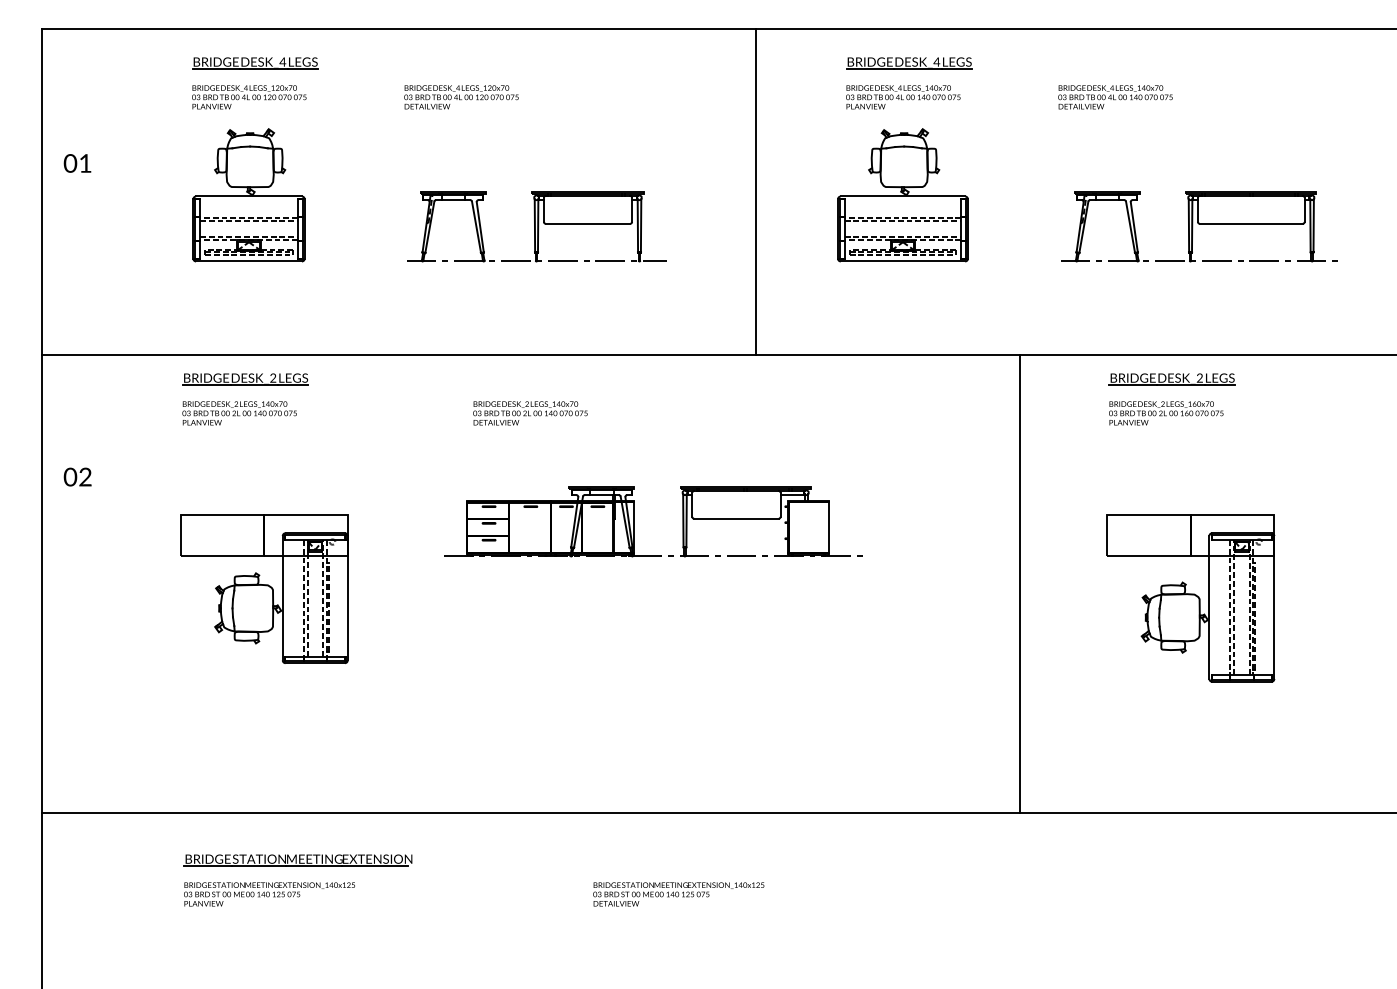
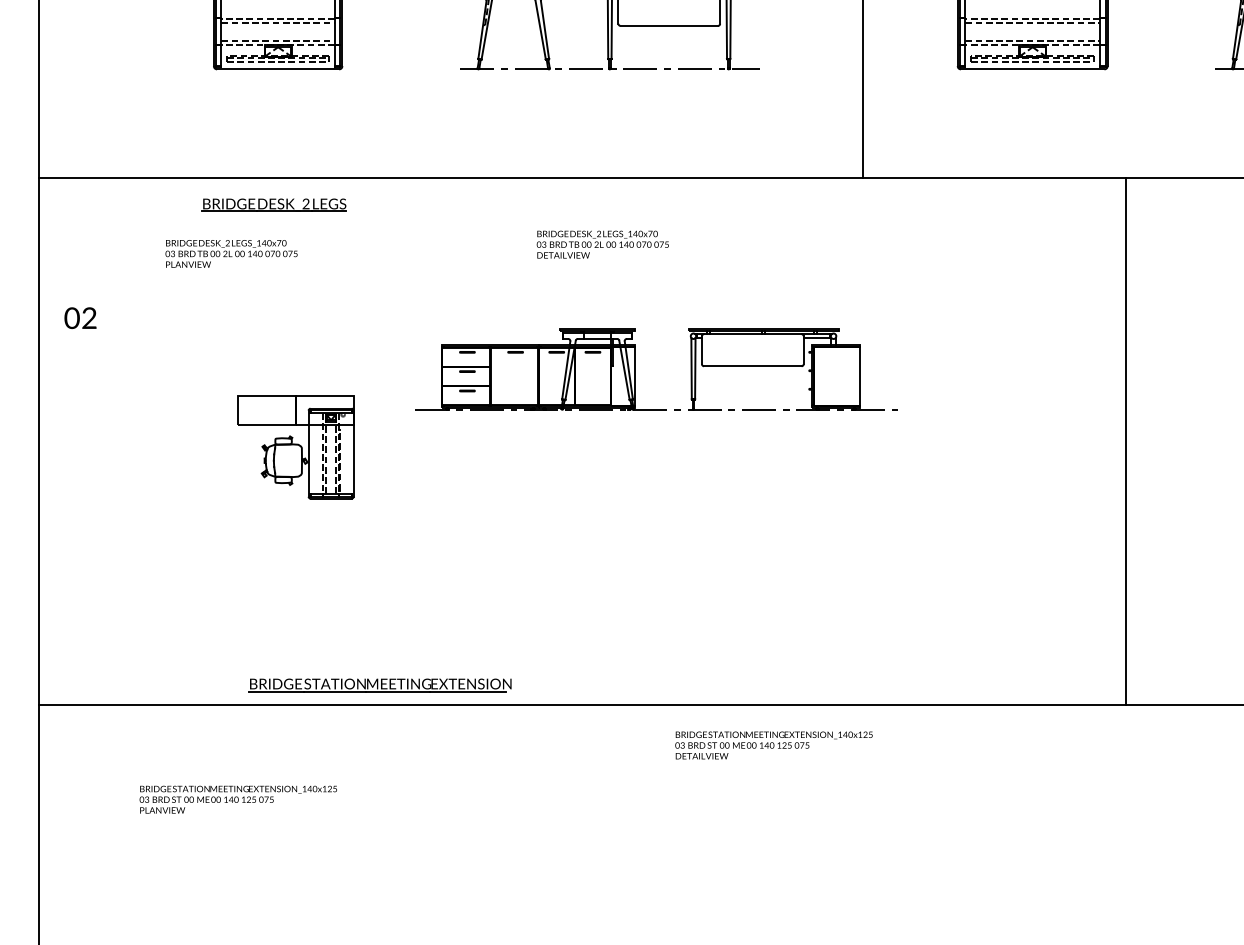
text: (239, 413) -> (231, 254), moved
part: (634, 521) -> (635, 369), moved
line: (1019, 583) -> (1125, 440), moved
part: (264, 588) -> (296, 446), size x0.6
part: (297, 860) -> (379, 685), moved
text: (269, 894) -> (238, 799), moved
text: (678, 894) -> (773, 745), moved

